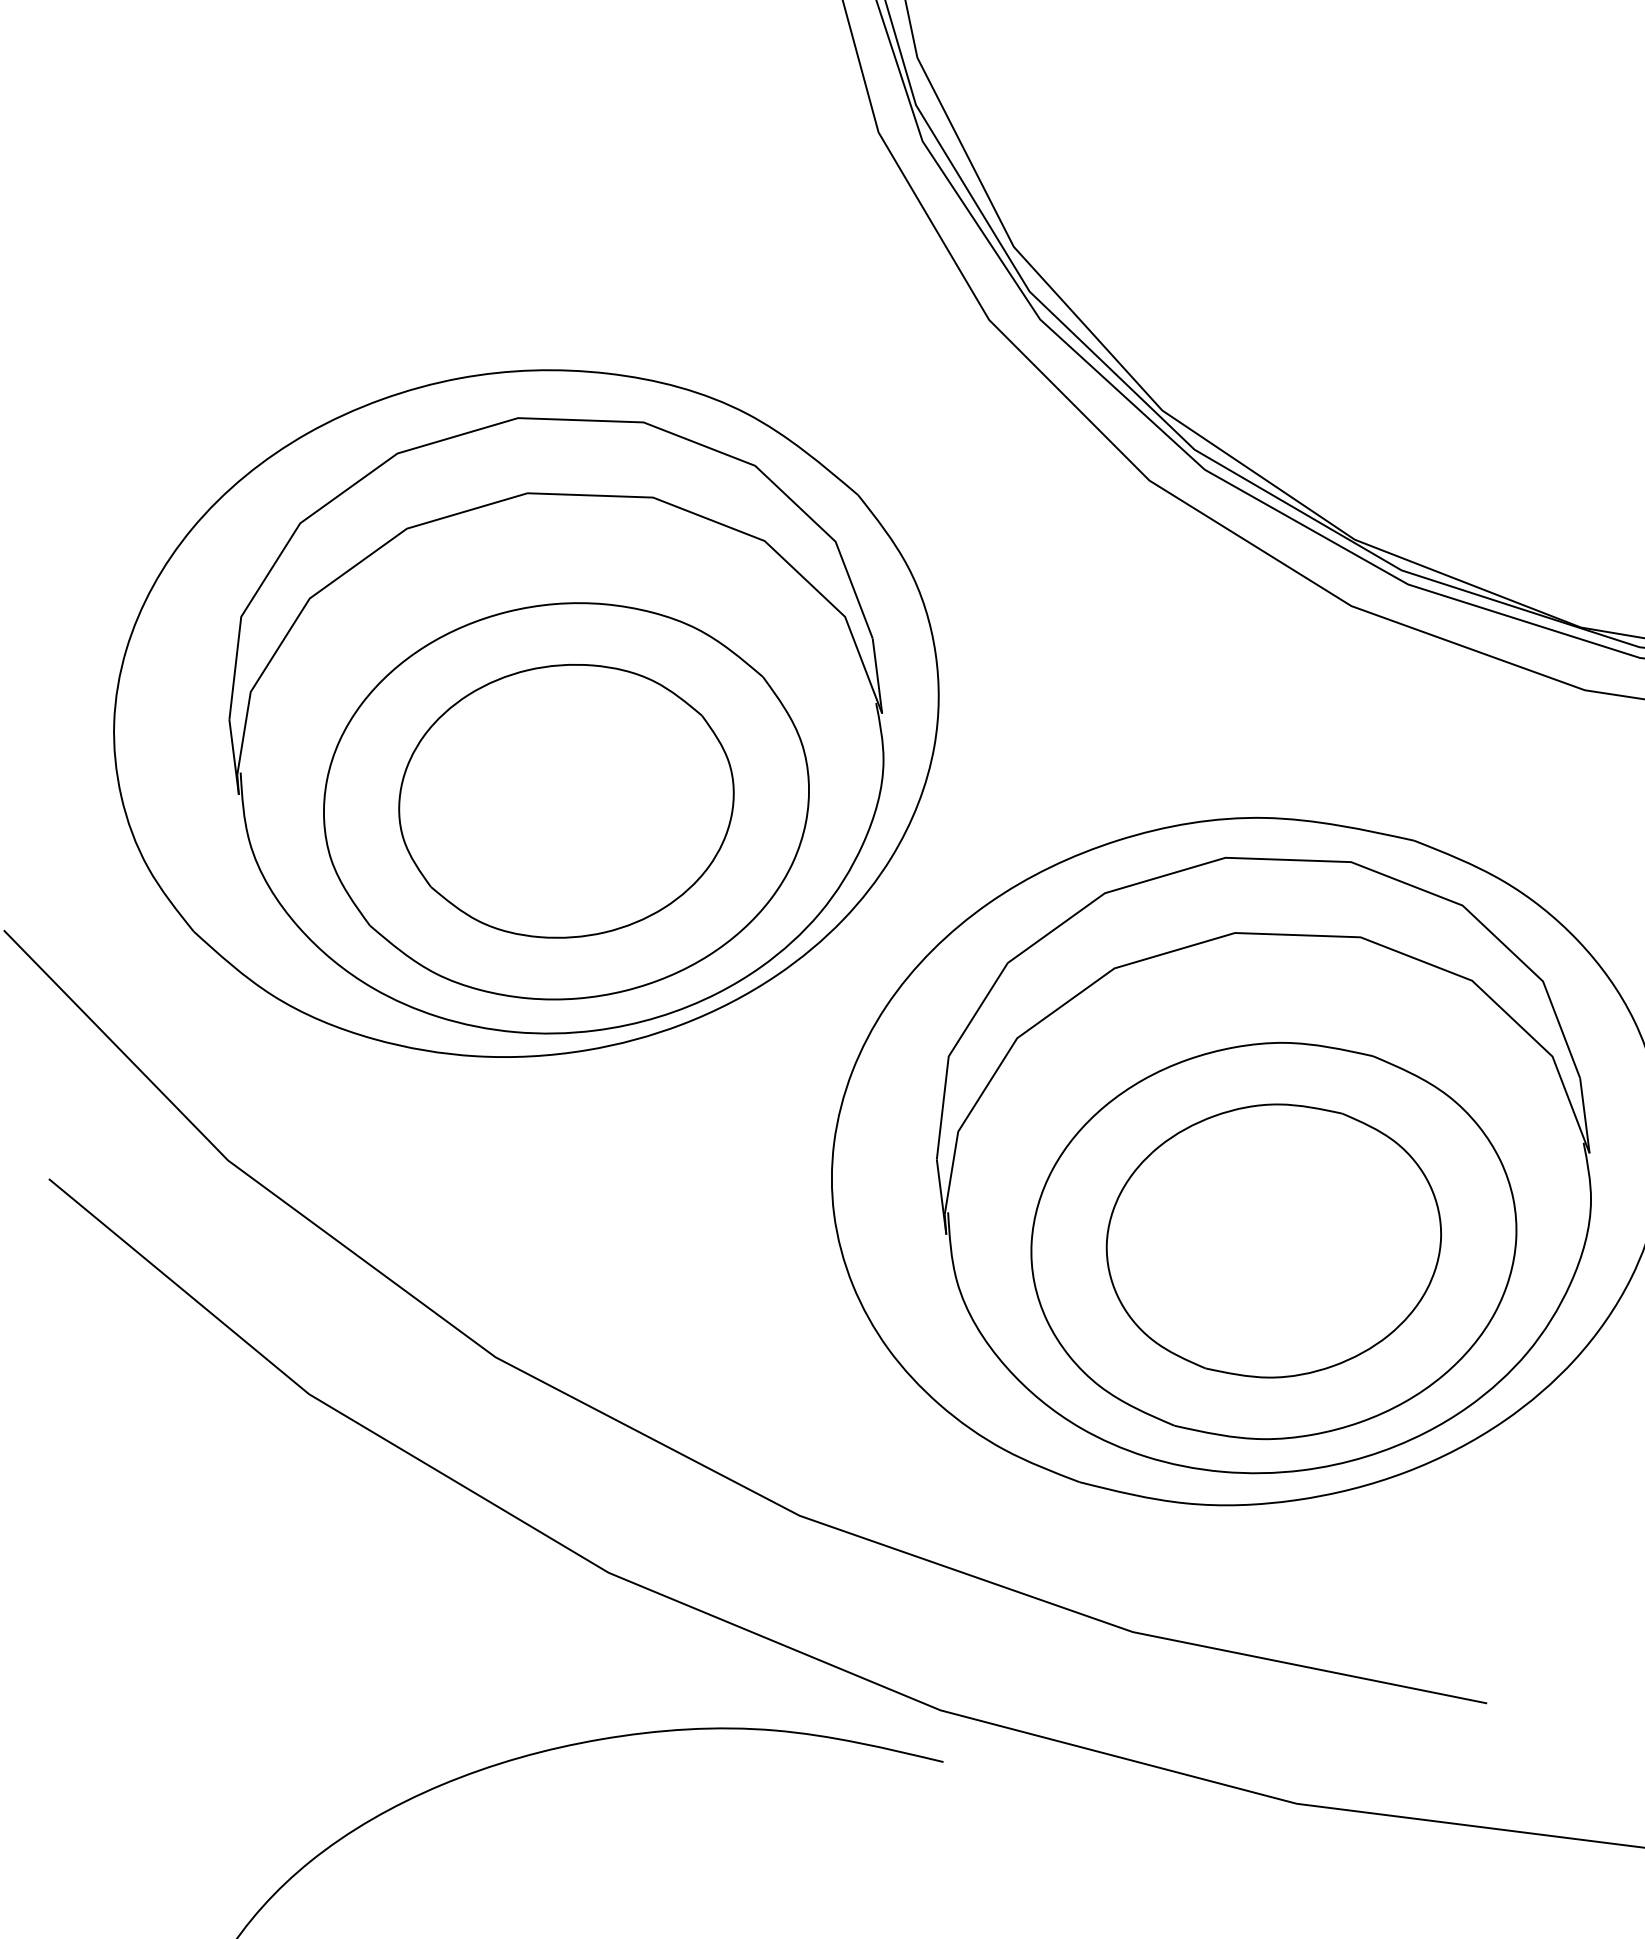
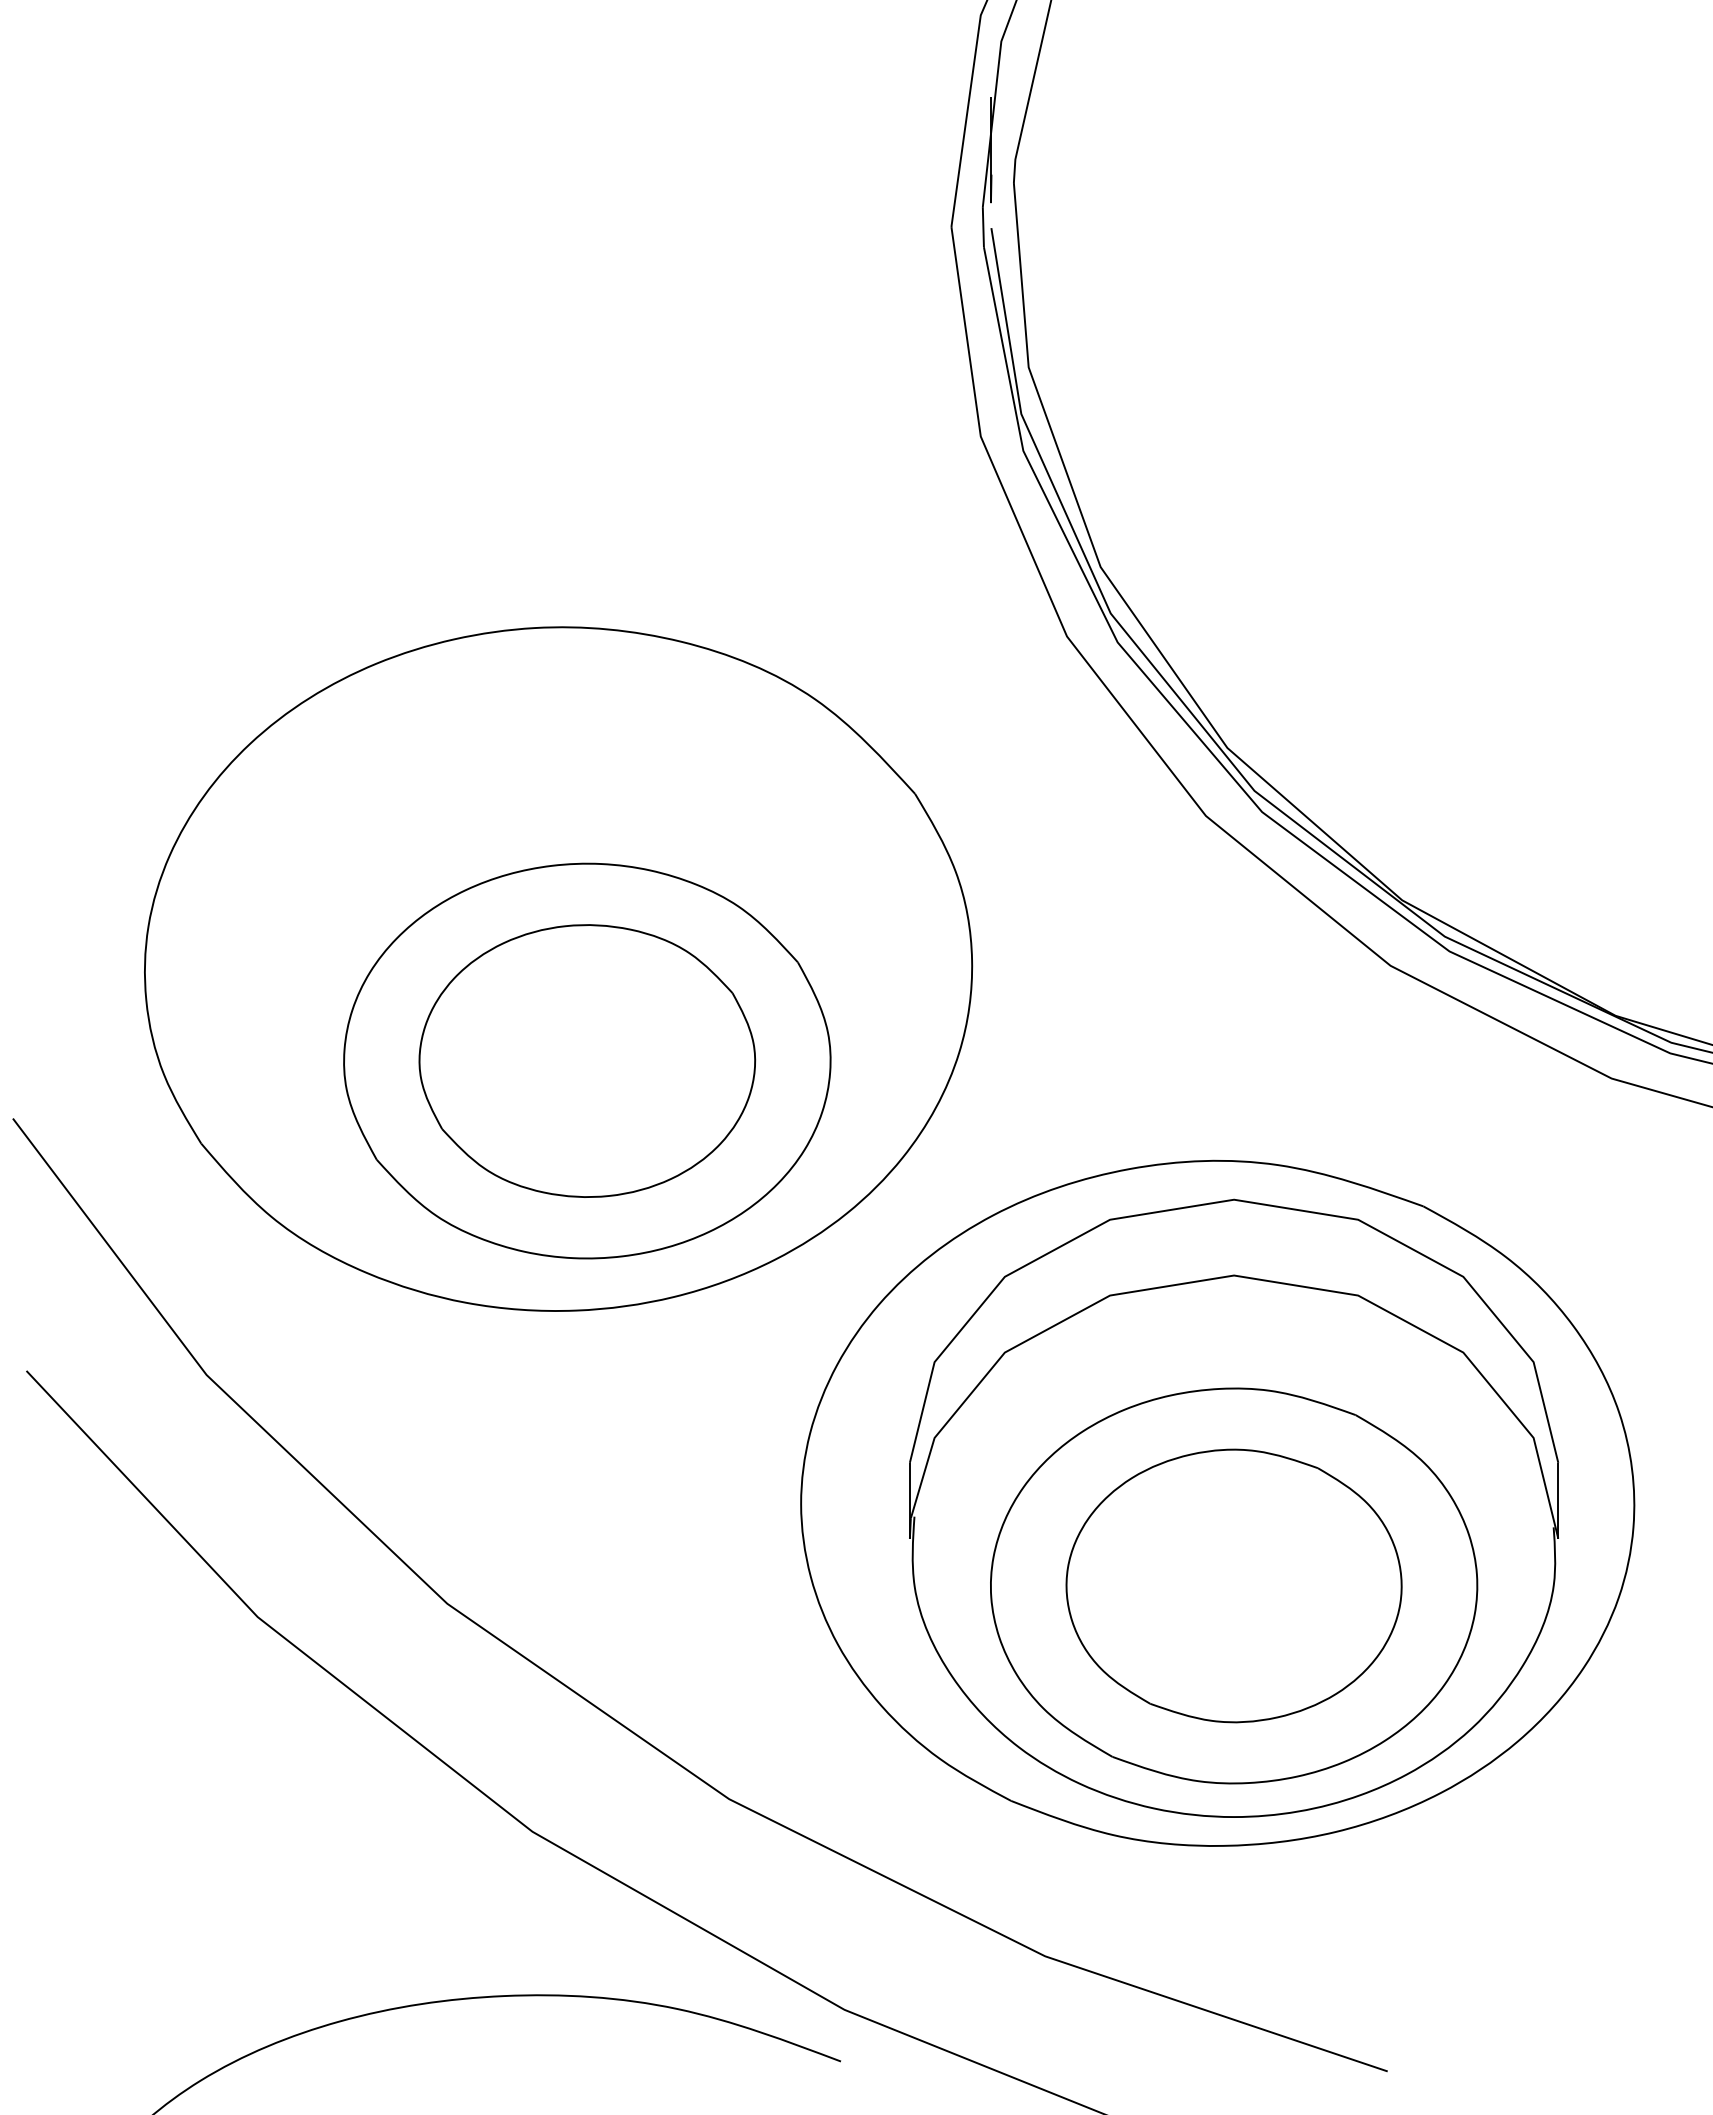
part: (556, 724) -> (587, 983), removed

